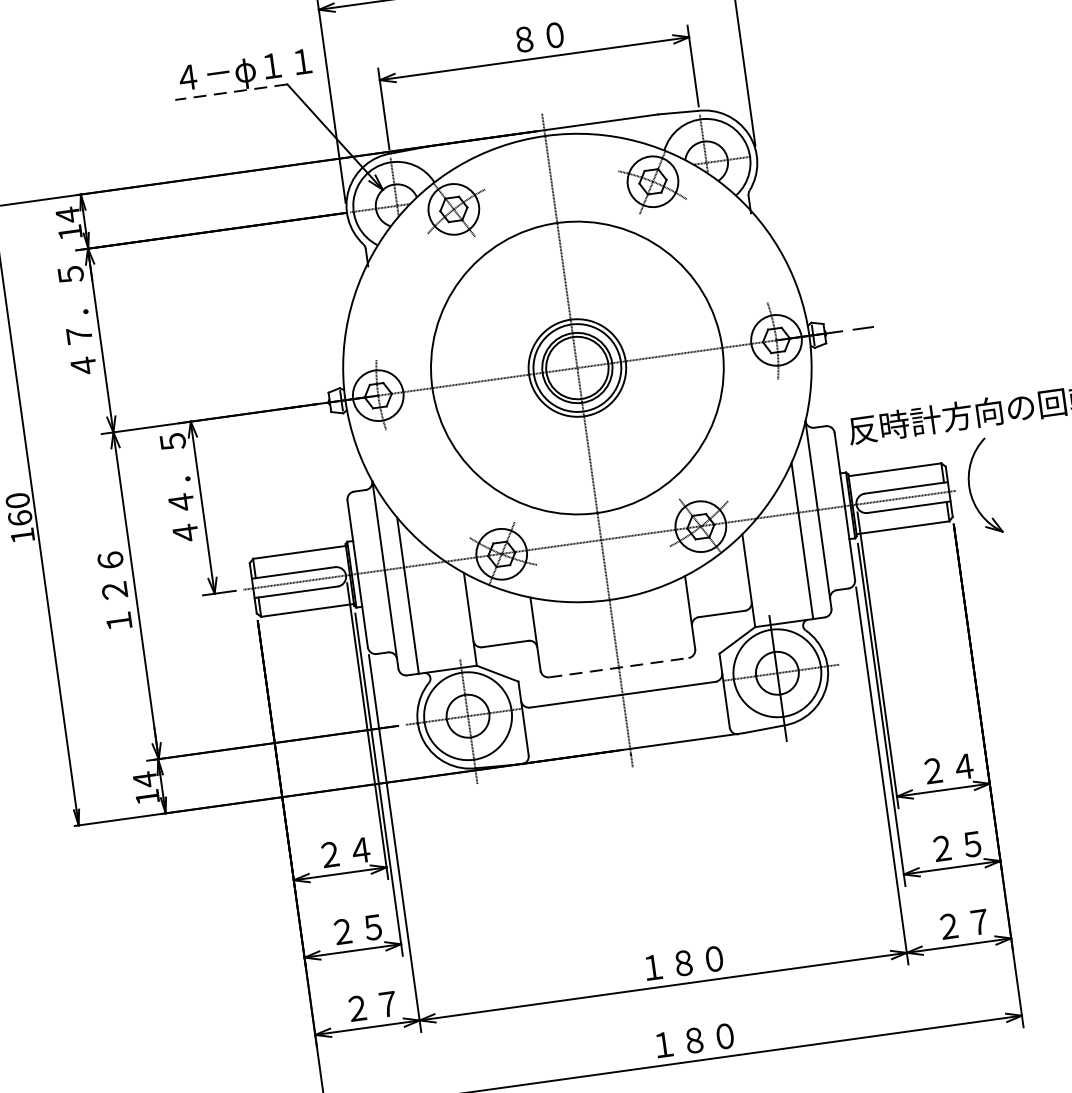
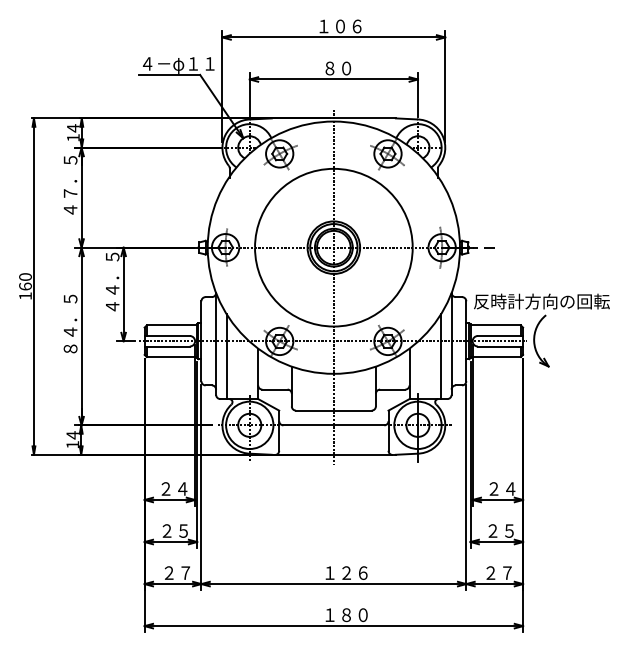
line: (230, 91) -> (169, 74), dashed -> solid
text: (112, 574) -> (70, 323), １２６ -> ８４．５
line: (618, 667) -> (333, 410), dashed -> solid
text: (698, 960) -> (354, 572), １８０ -> １２６

